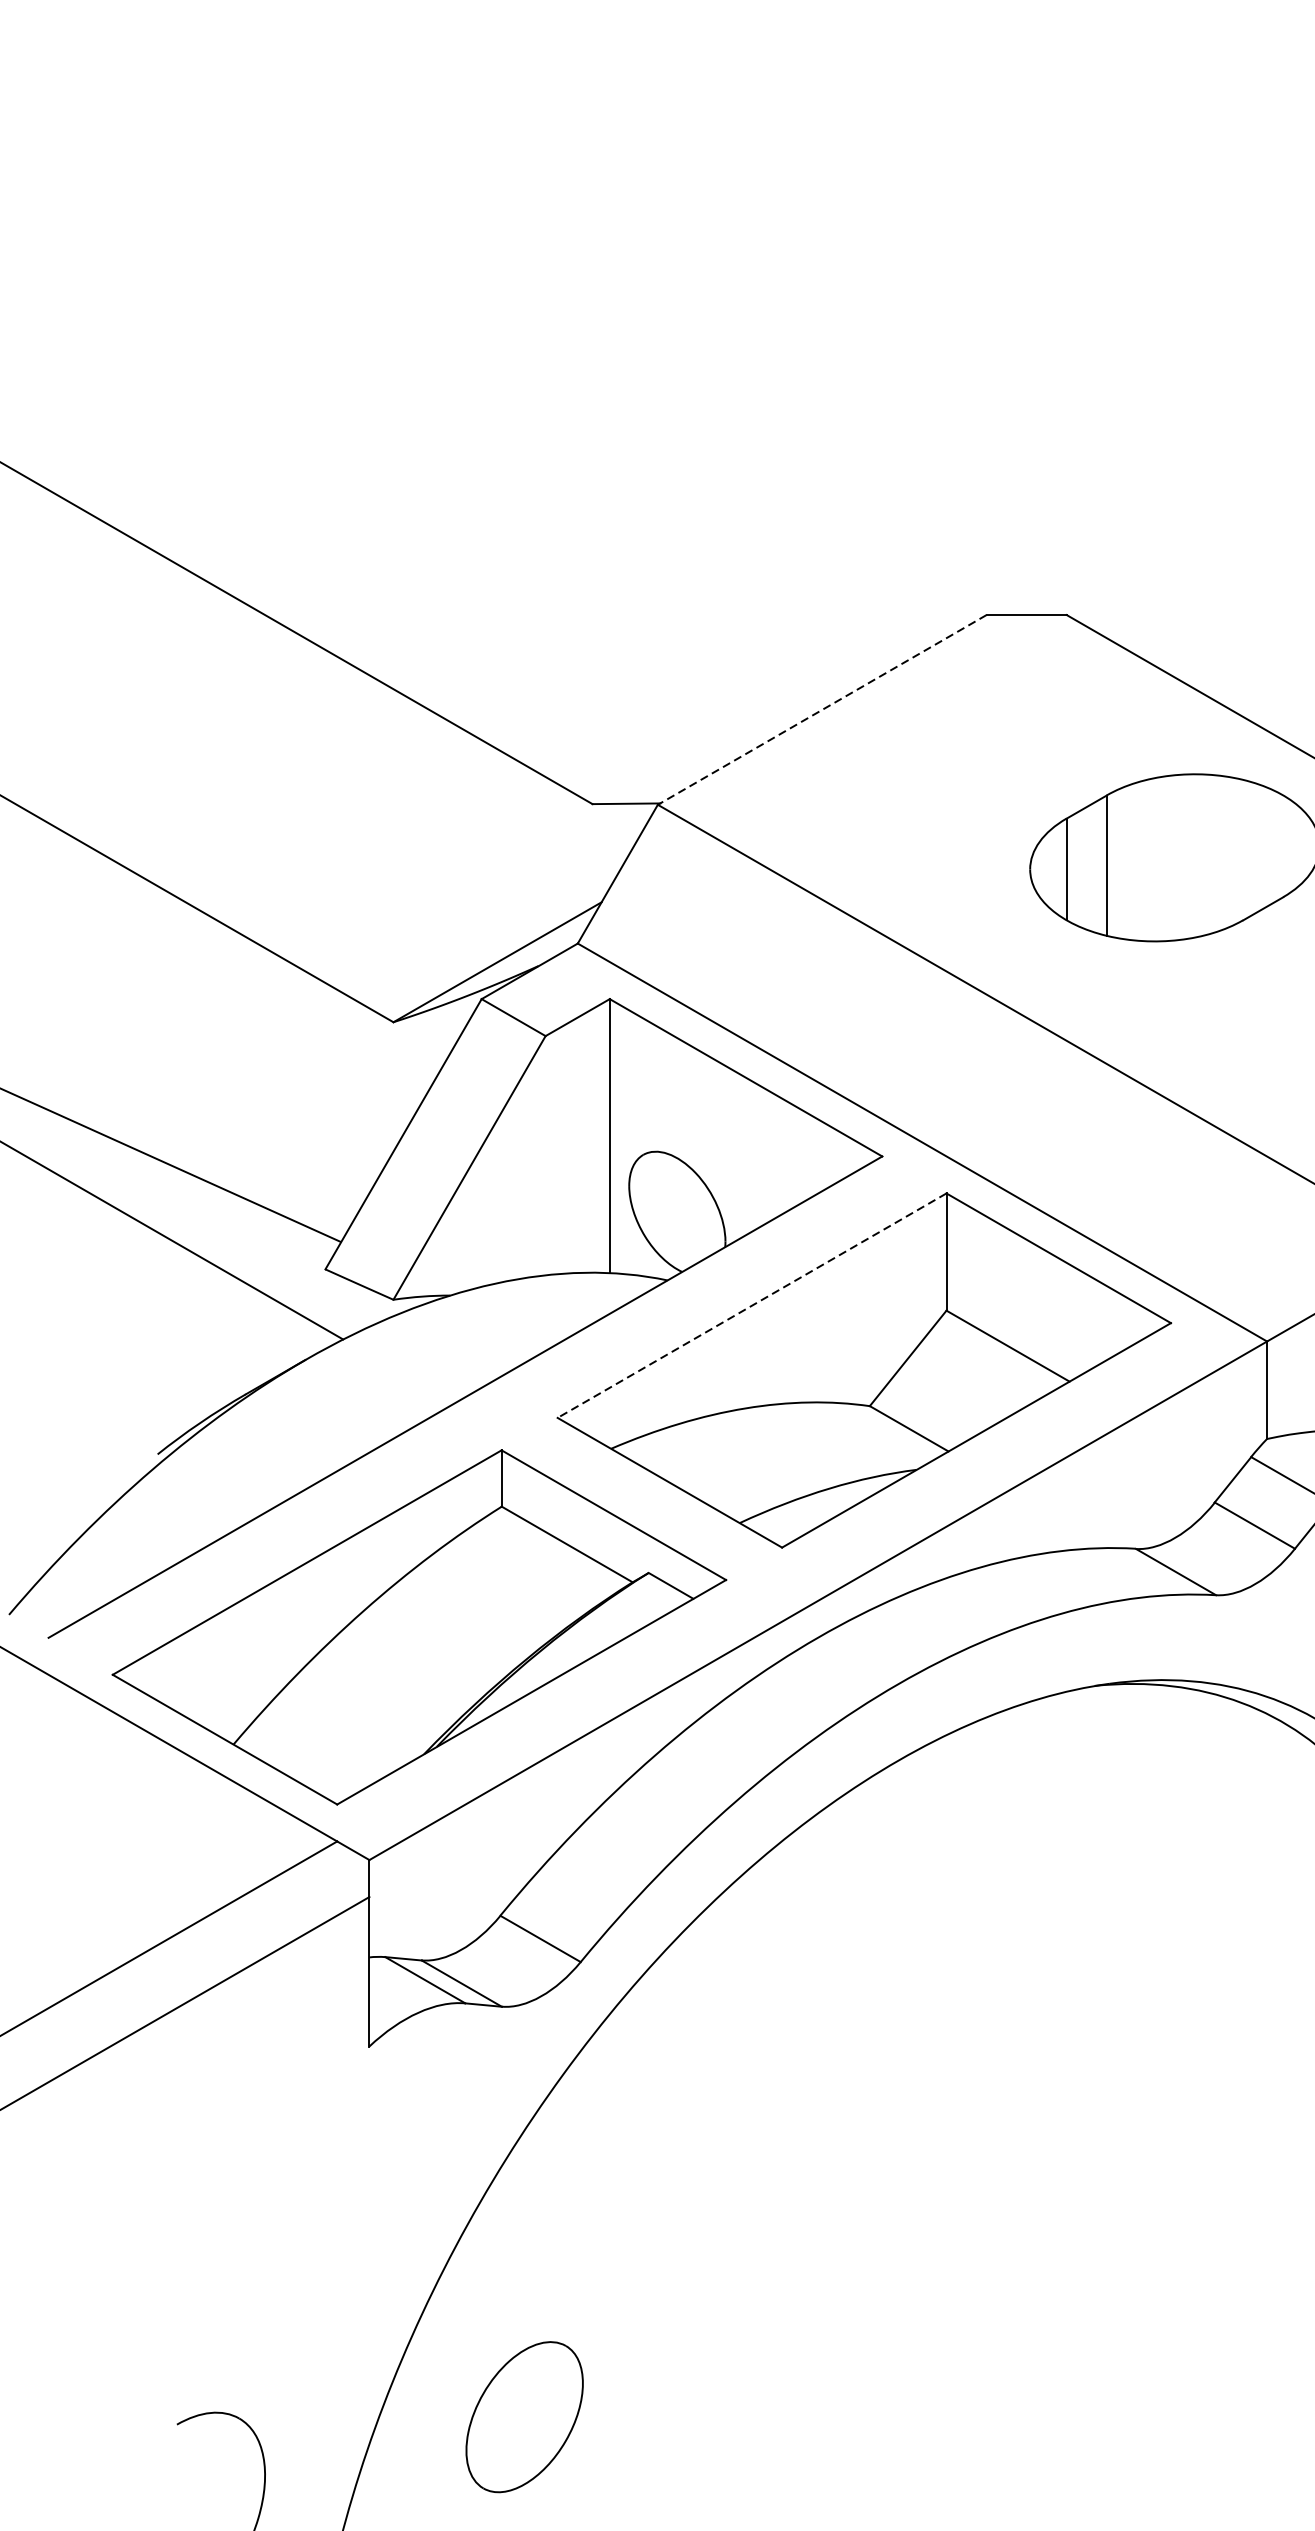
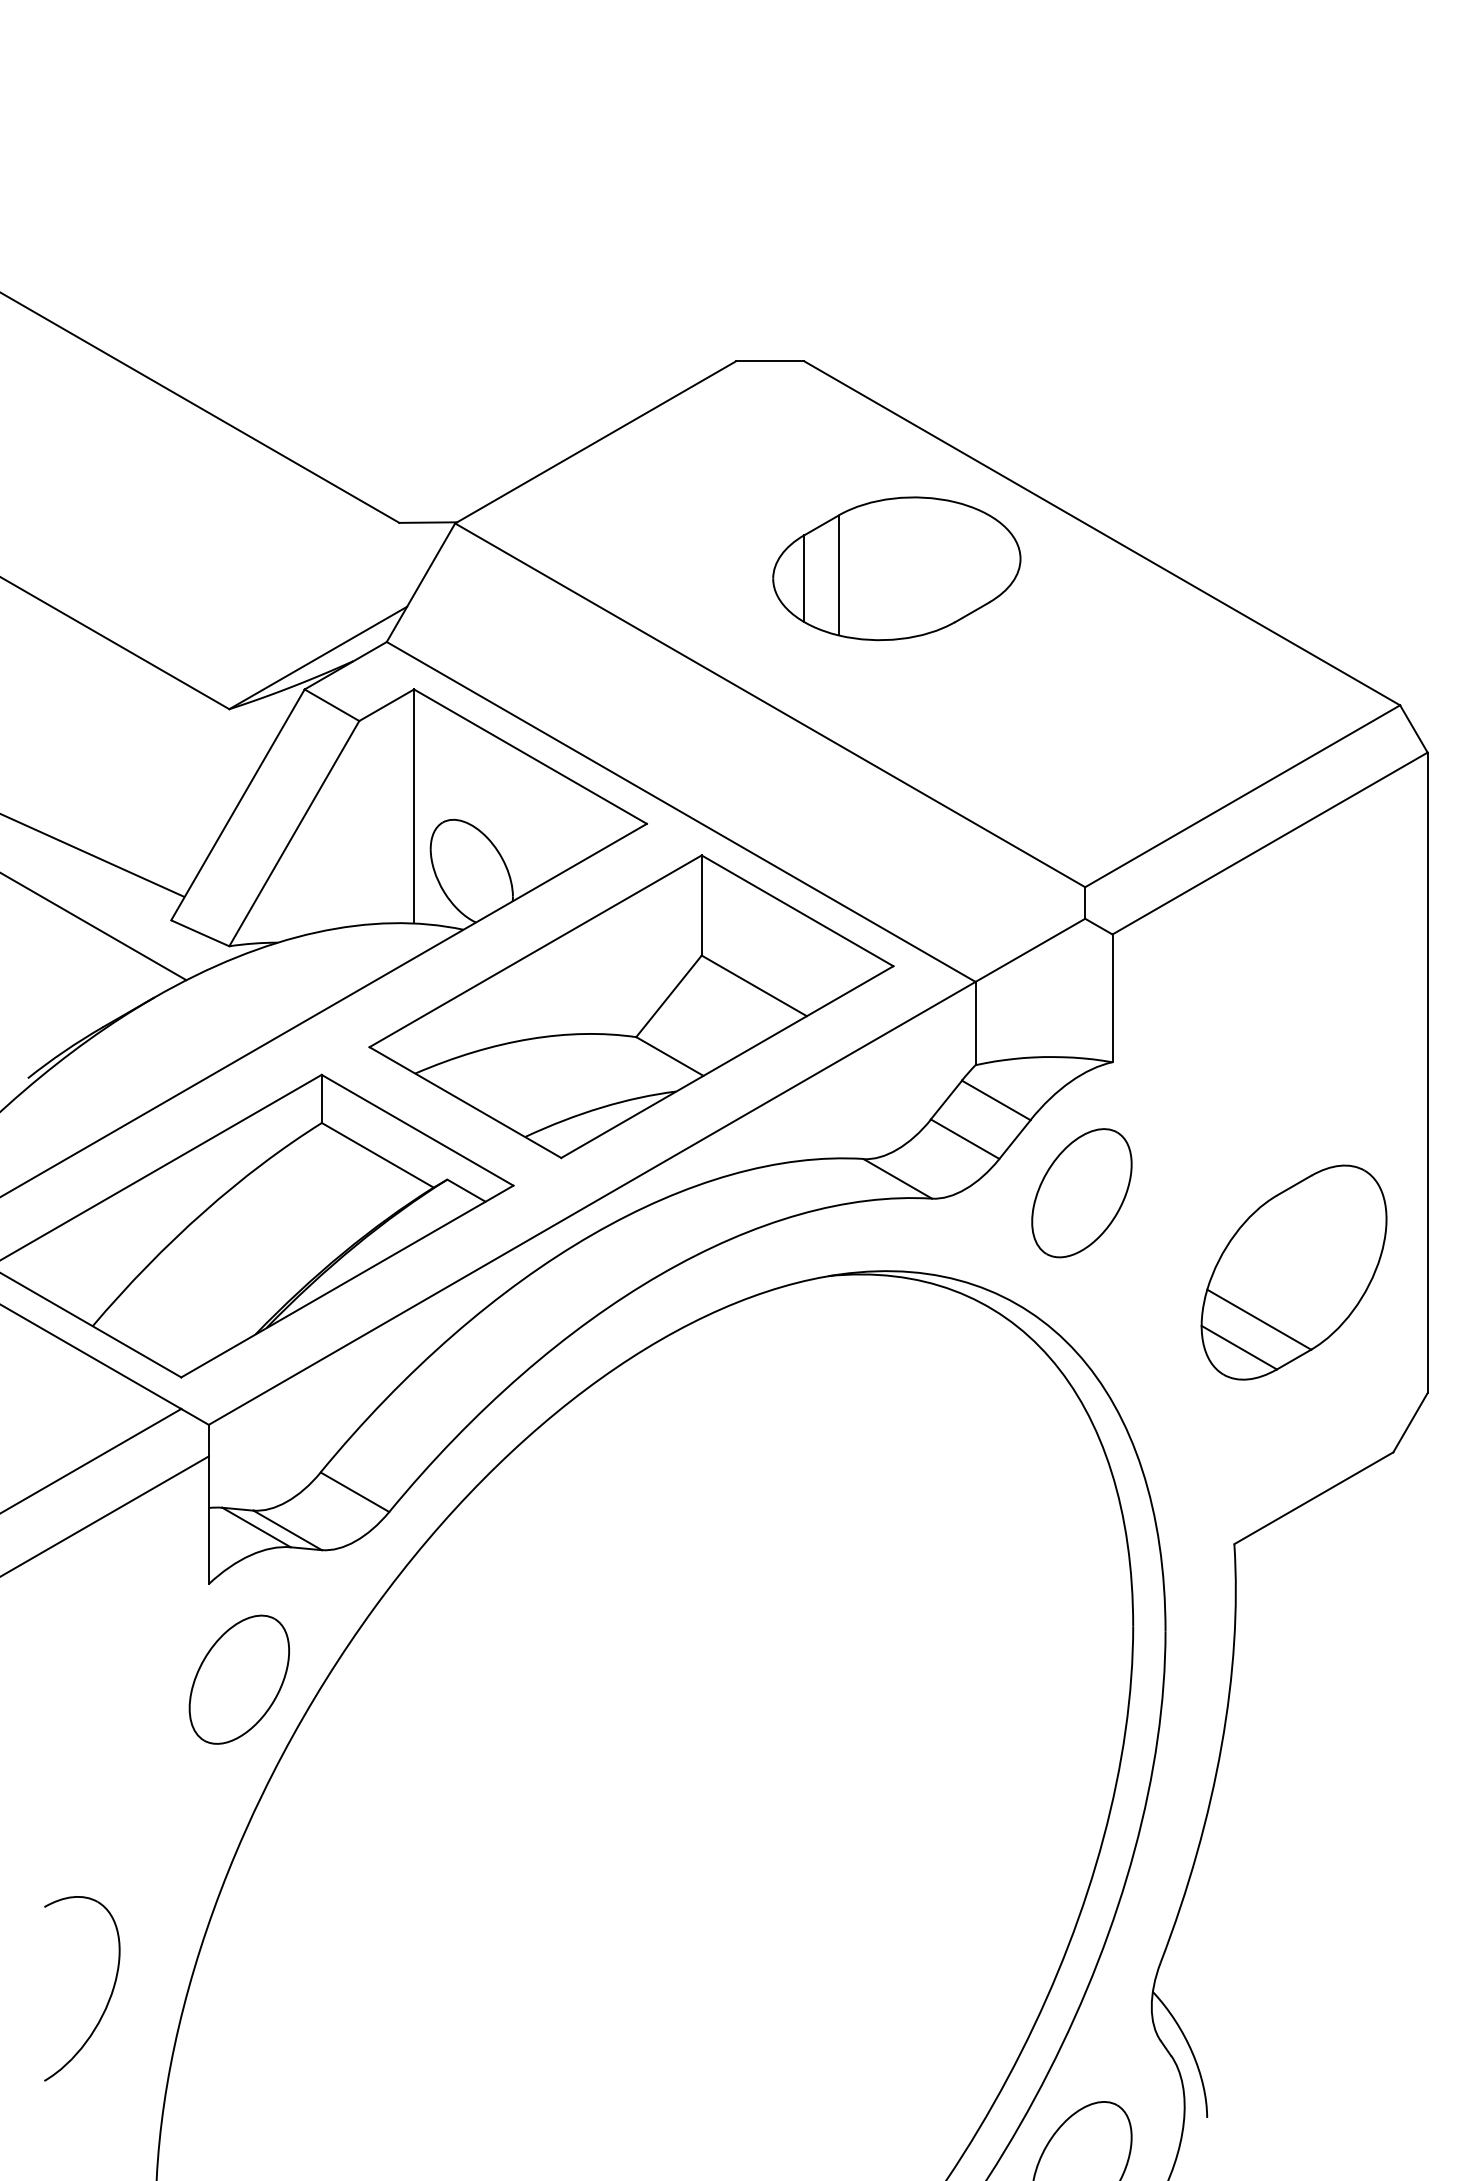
line: (822, 710) -> (595, 442), dashed -> solid
line: (751, 1305) -> (535, 951), dashed -> solid
part: (523, 2416) -> (238, 1679), moved

